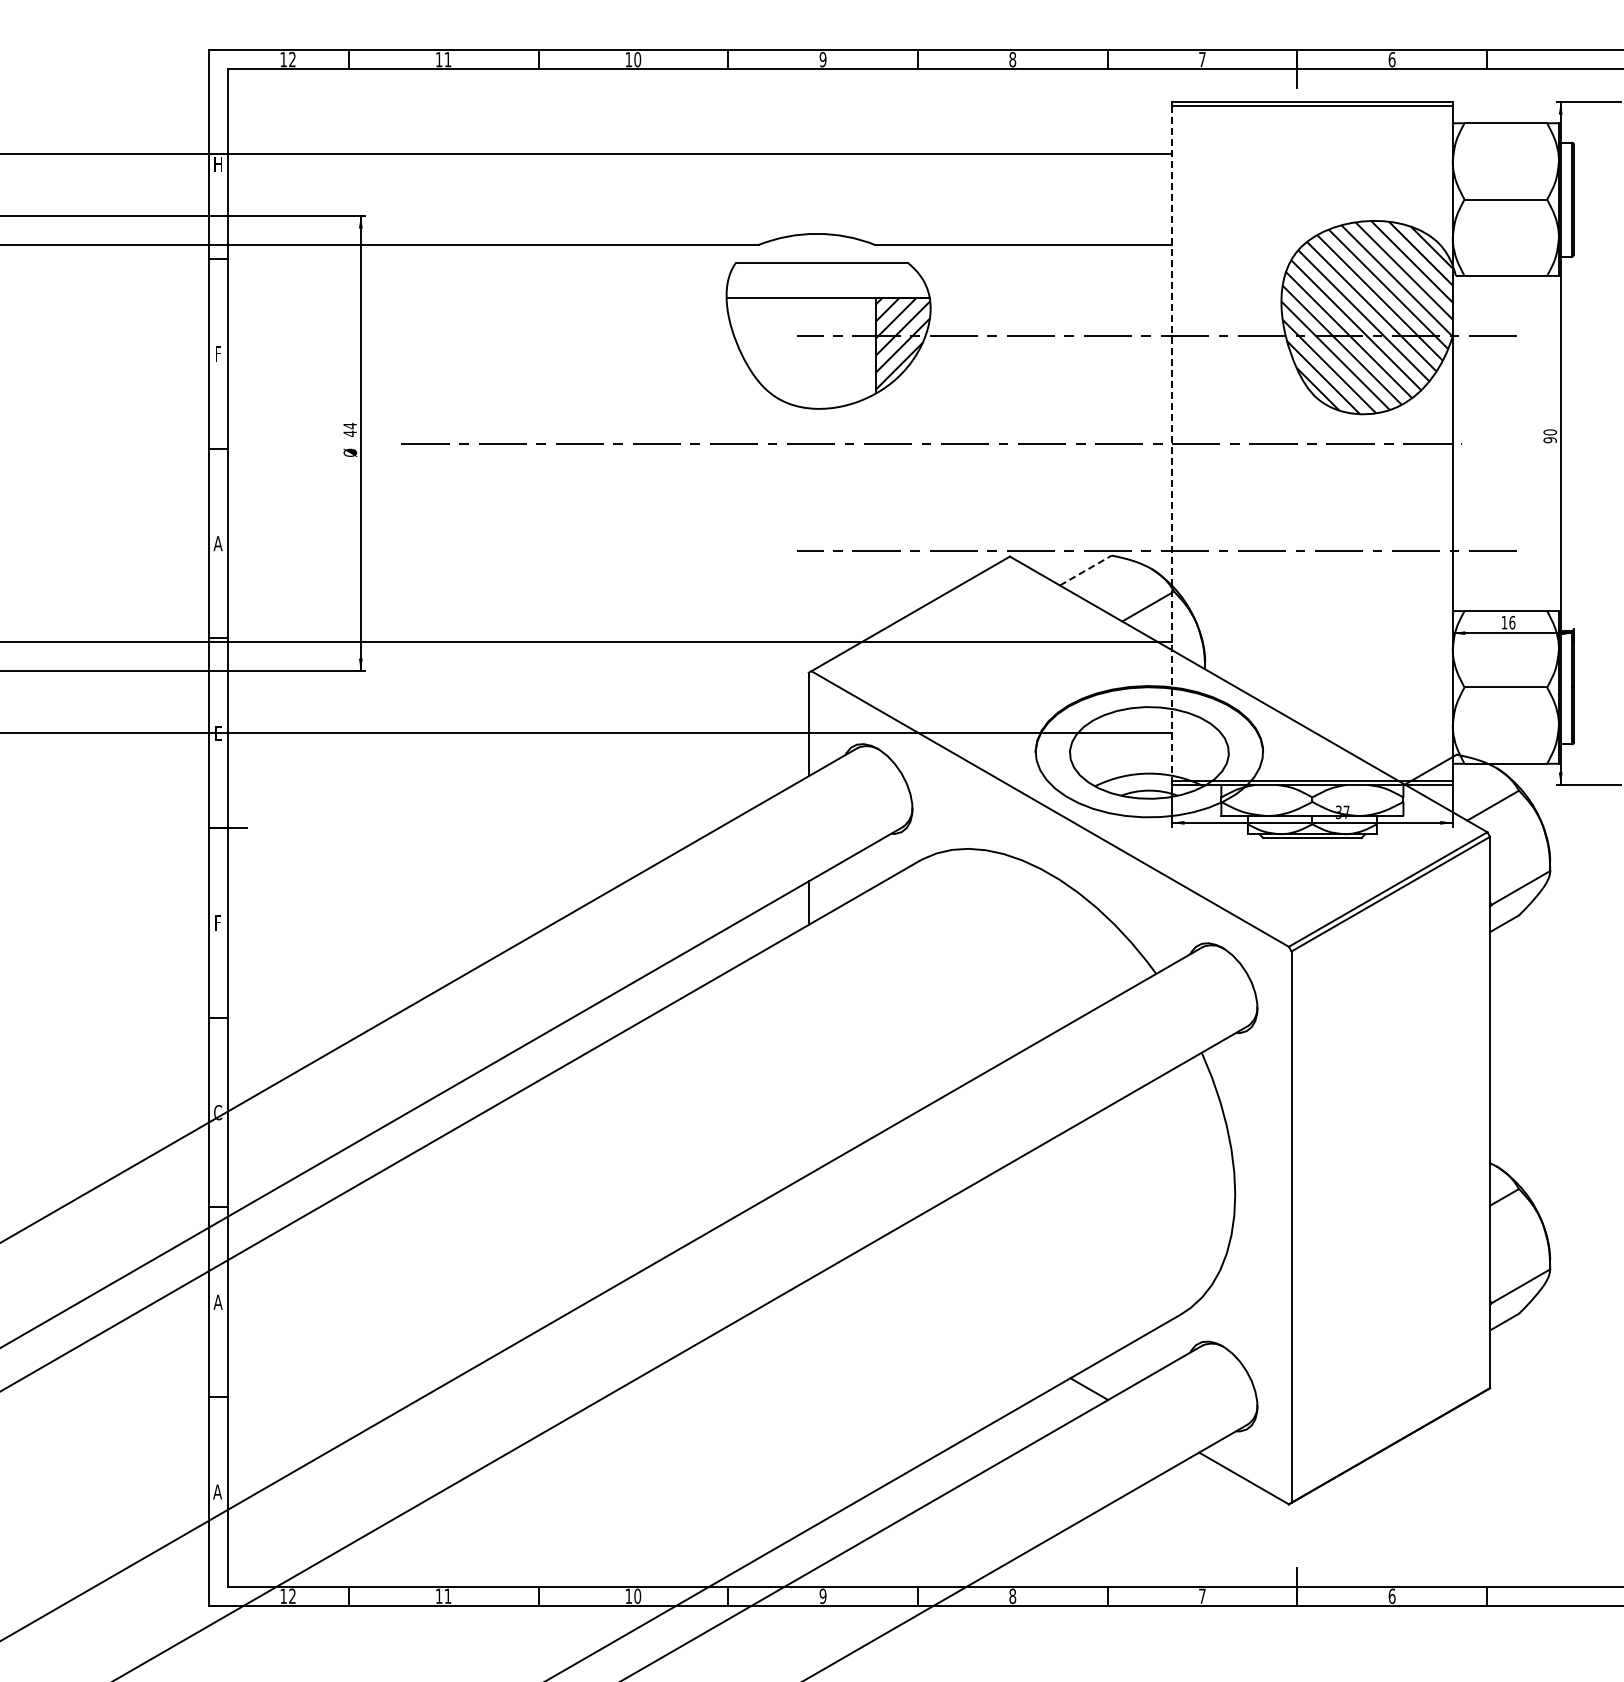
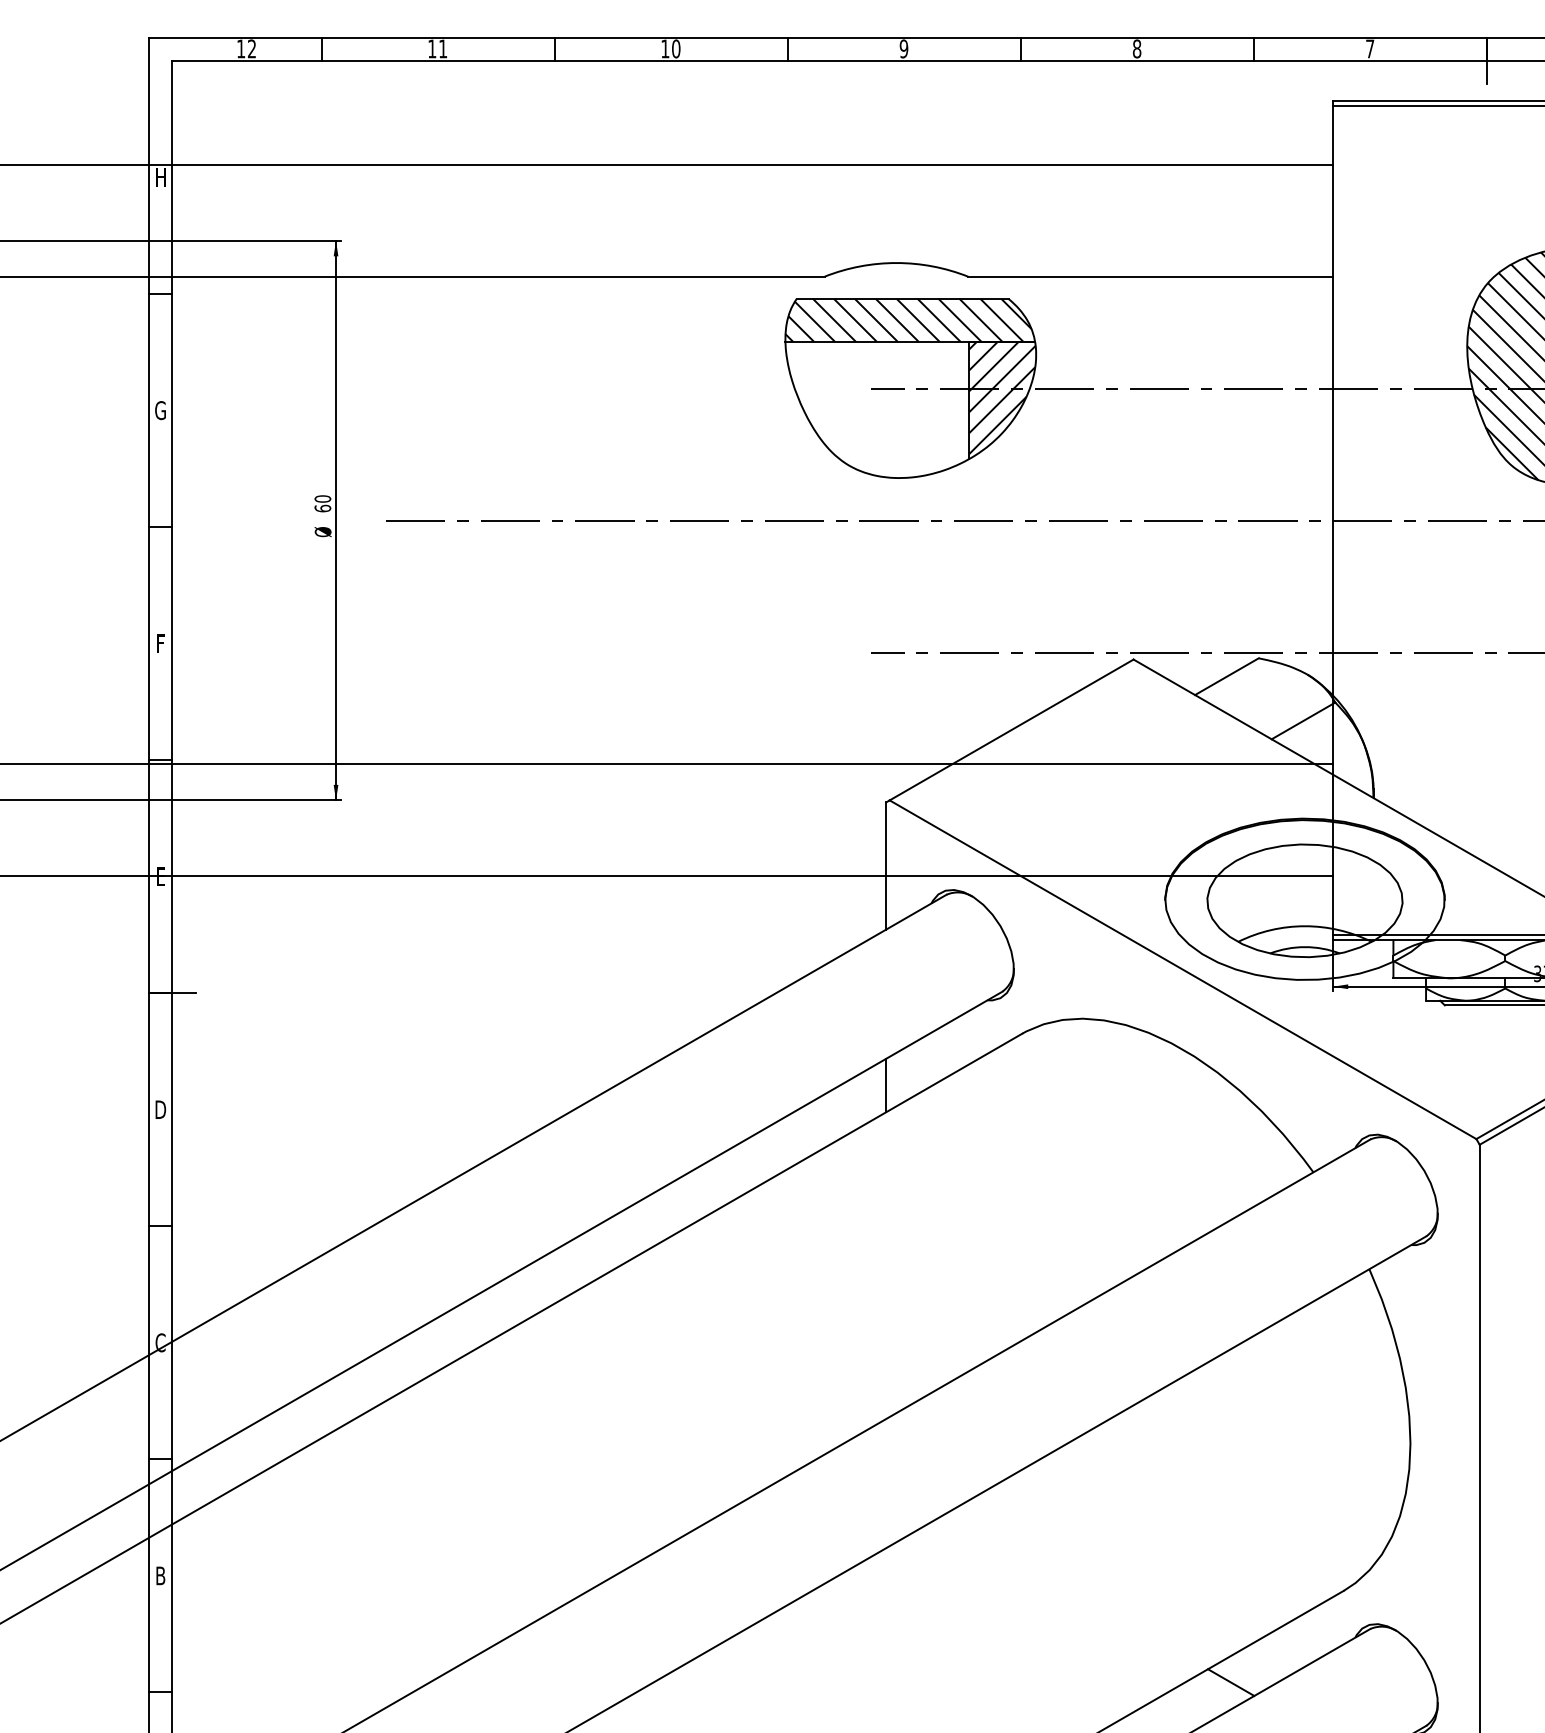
hatch: (826, 280) -> (908, 320), added
text: (217, 353) -> (159, 410), F -> G
text: (349, 429) -> (322, 503), 44 -> 60
line: (1172, 443) -> (1333, 520), dashed -> solid
text: (217, 543) -> (159, 643), A -> F
line: (1085, 570) -> (1226, 676), dashed -> solid
text: (218, 922) -> (161, 1109), F -> D
text: (217, 1301) -> (159, 1574), A -> B

